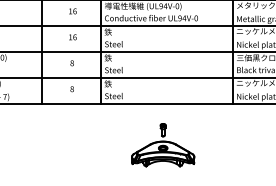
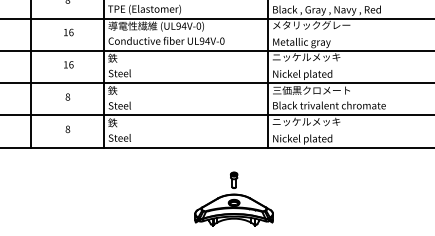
part: (162, 144) -> (233, 198), moved

